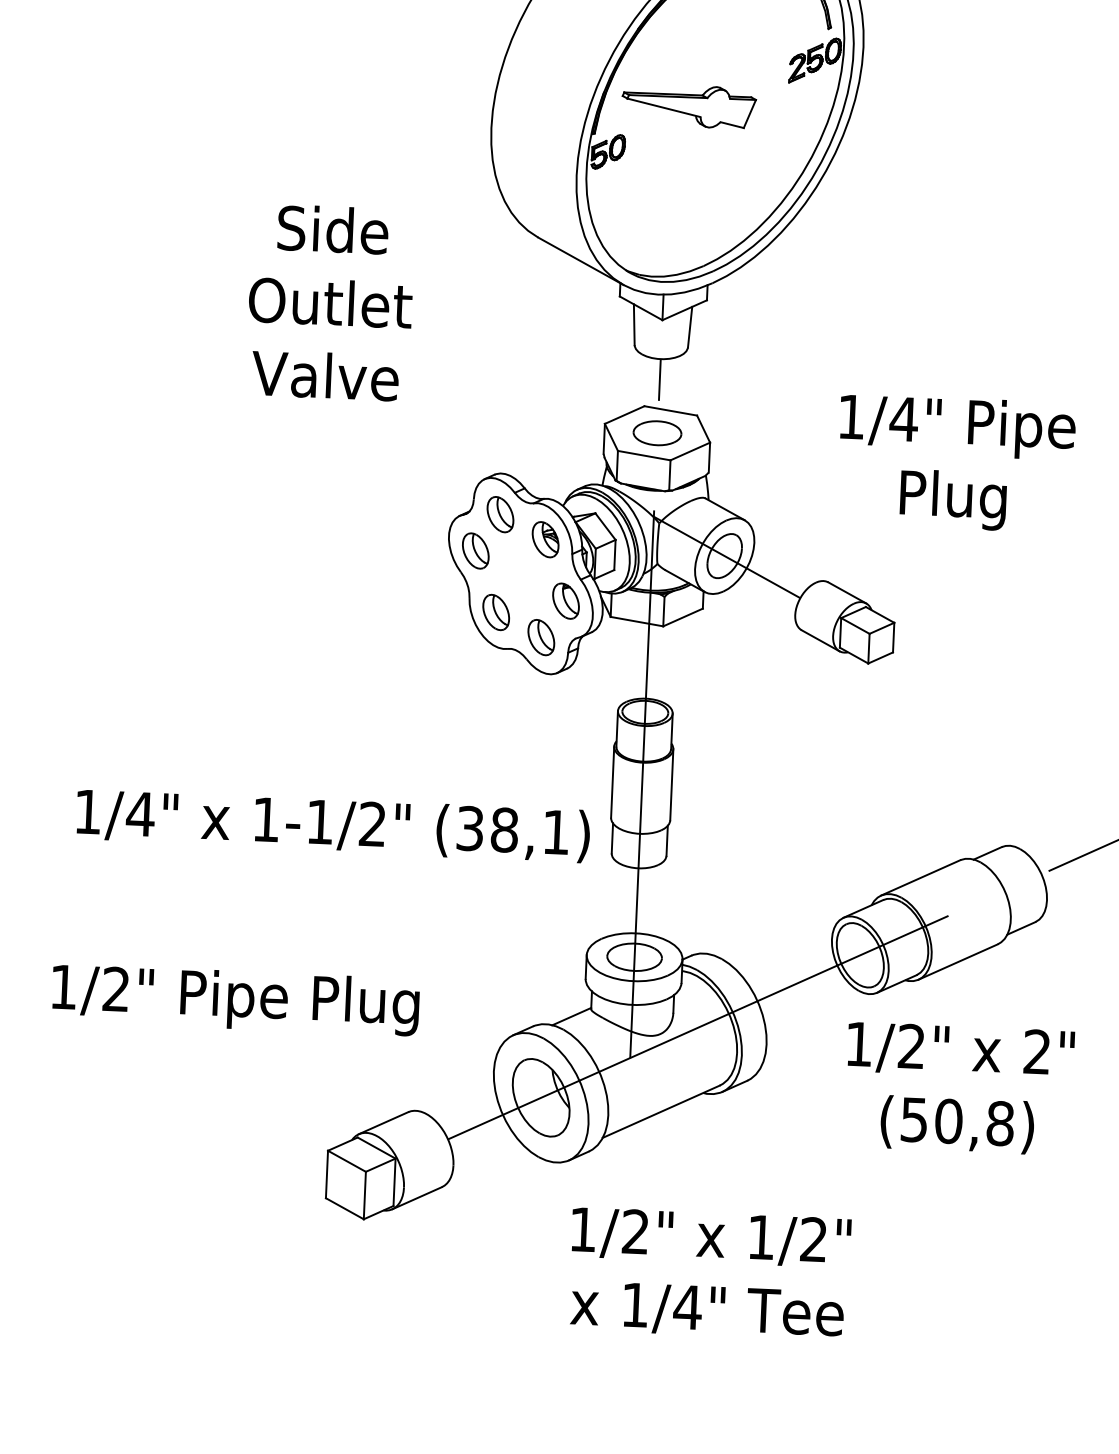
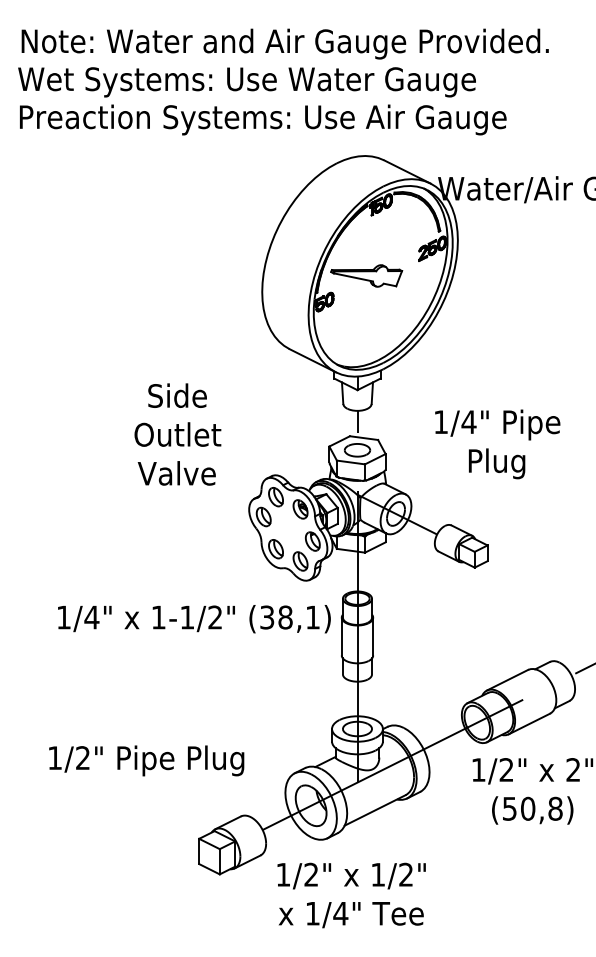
text: (329, 302) -> (177, 434), moved
text: (955, 463) -> (497, 444), moved
text: (333, 826) -> (194, 619), moved
text: (709, 1274) -> (351, 895), moved

